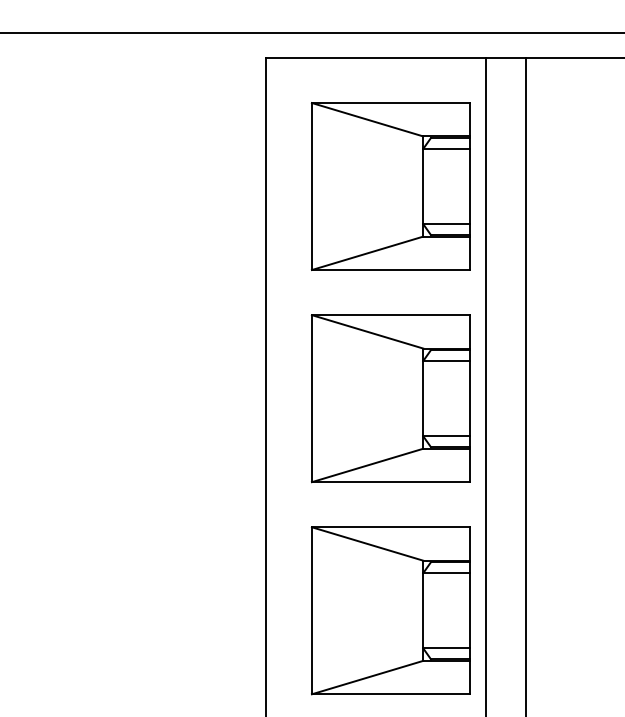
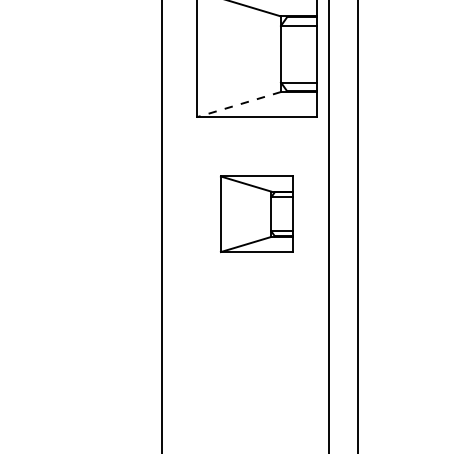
line: (367, 253) -> (238, 104), solid -> dashed
part: (390, 398) -> (256, 214), size x0.6
part: (390, 610) -> (256, 373), removed

